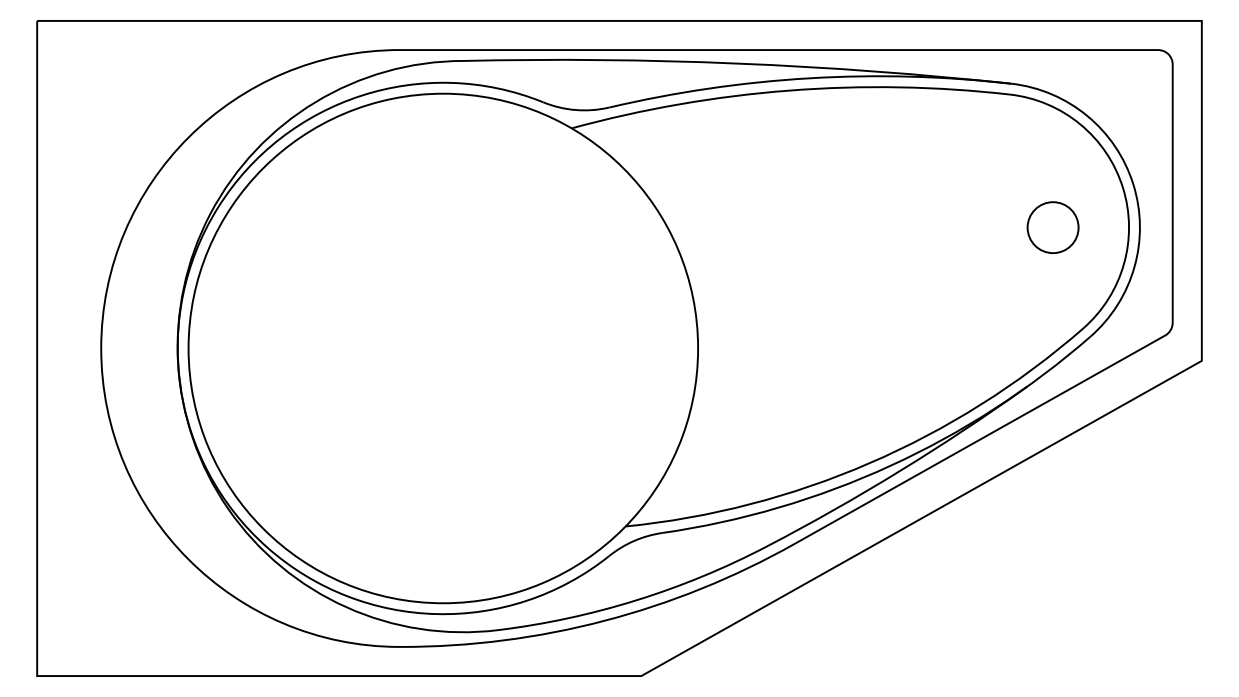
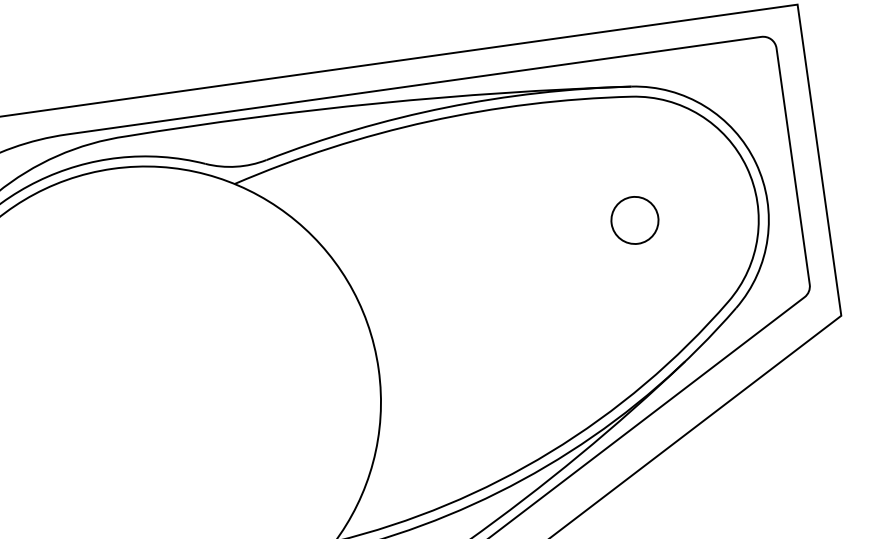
circle: (1052, 227) -> (634, 220), moved

